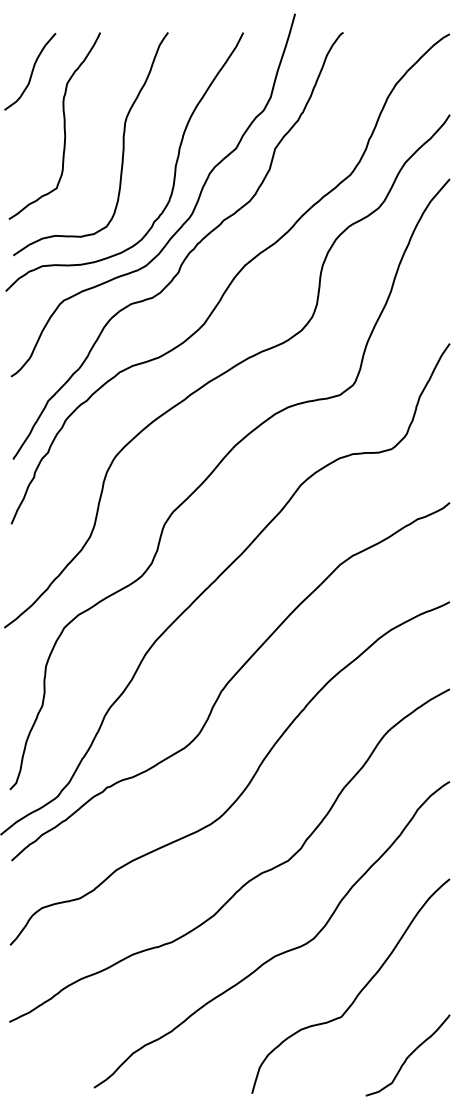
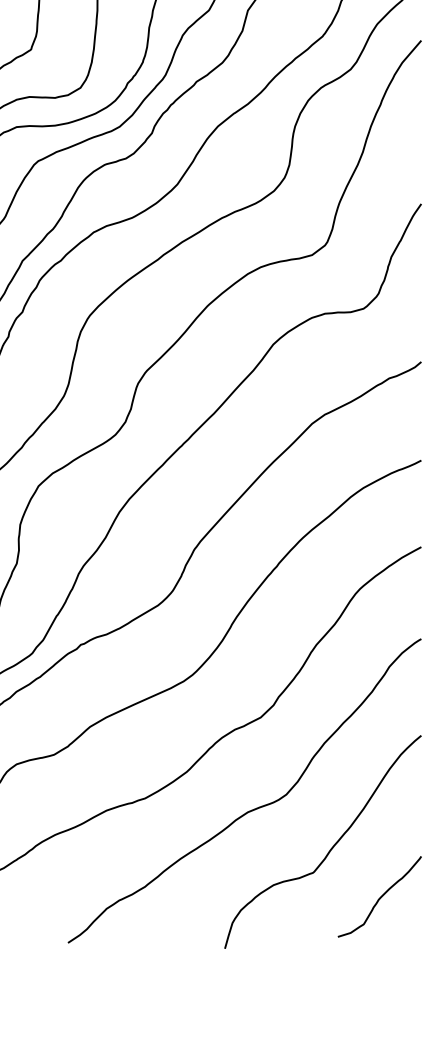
curve: (408, 1055) -> (380, 896), moved

